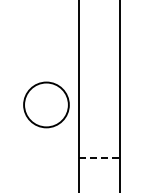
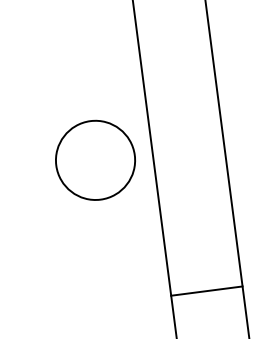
circle: (46, 104) -> (95, 159), moved
line: (99, 158) -> (206, 291), dashed -> solid

